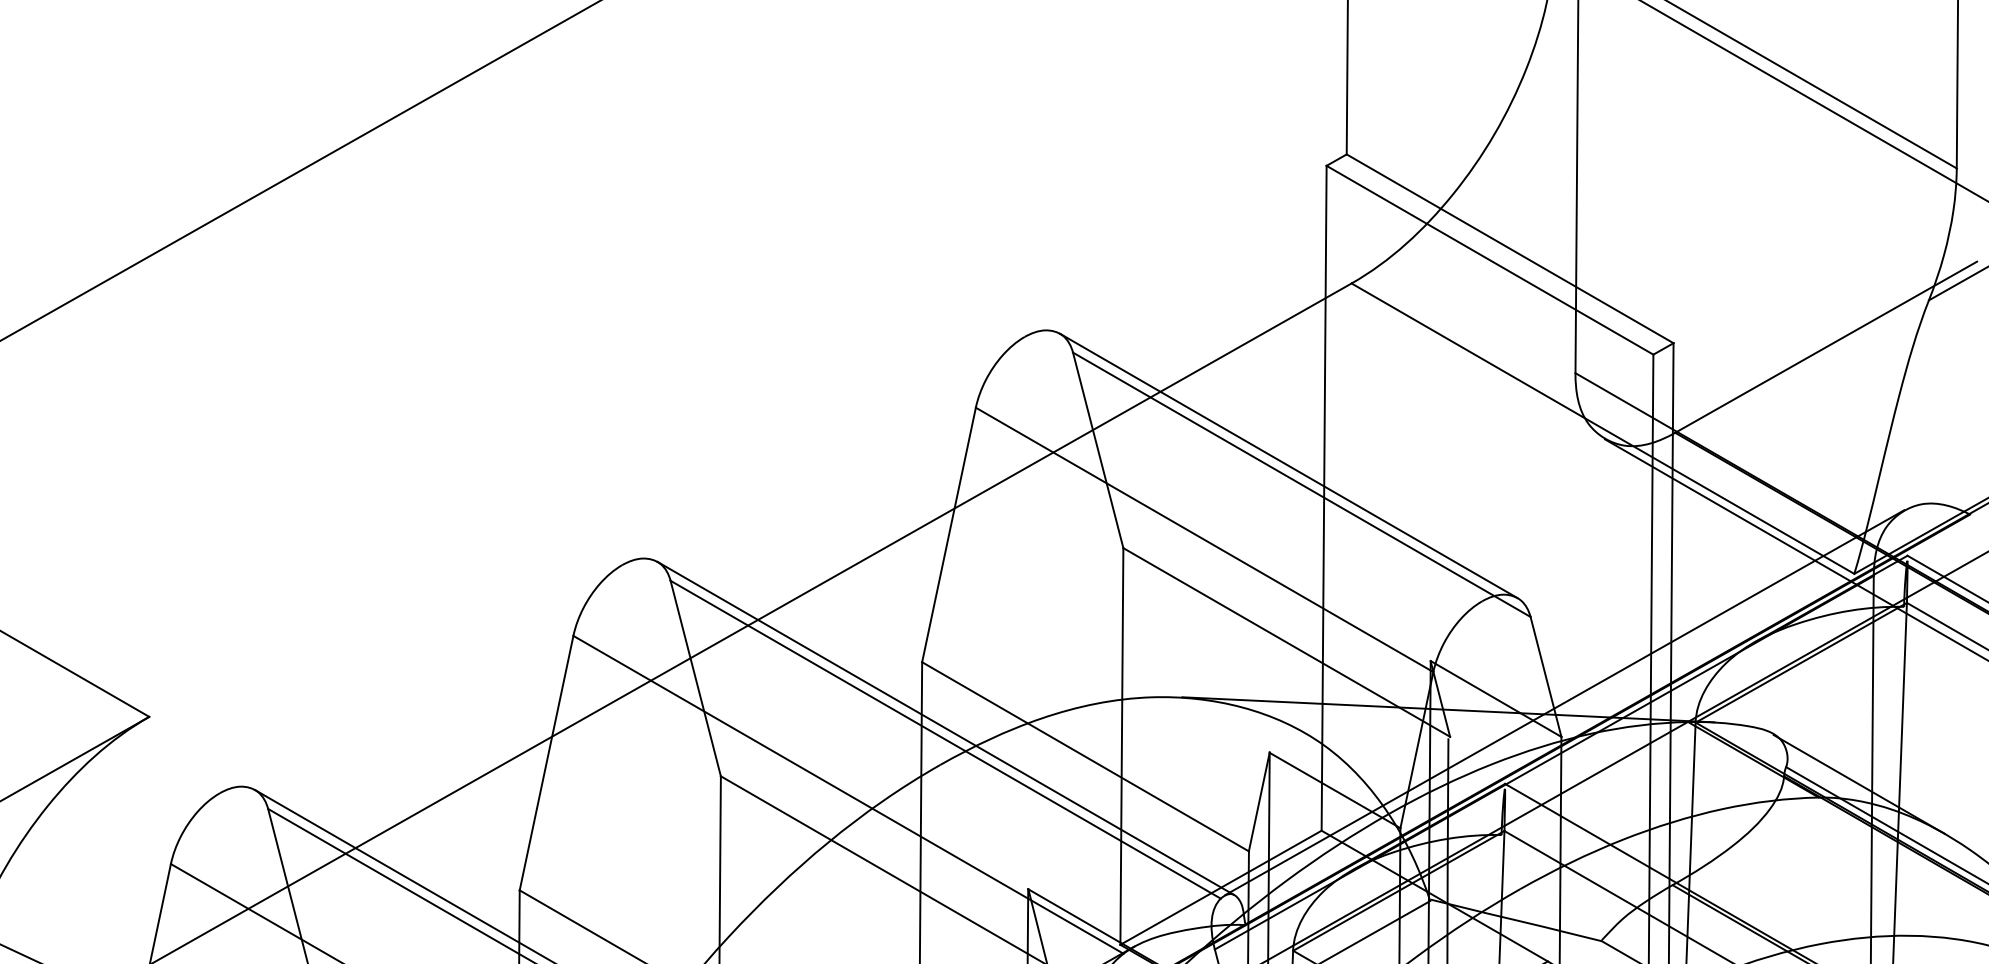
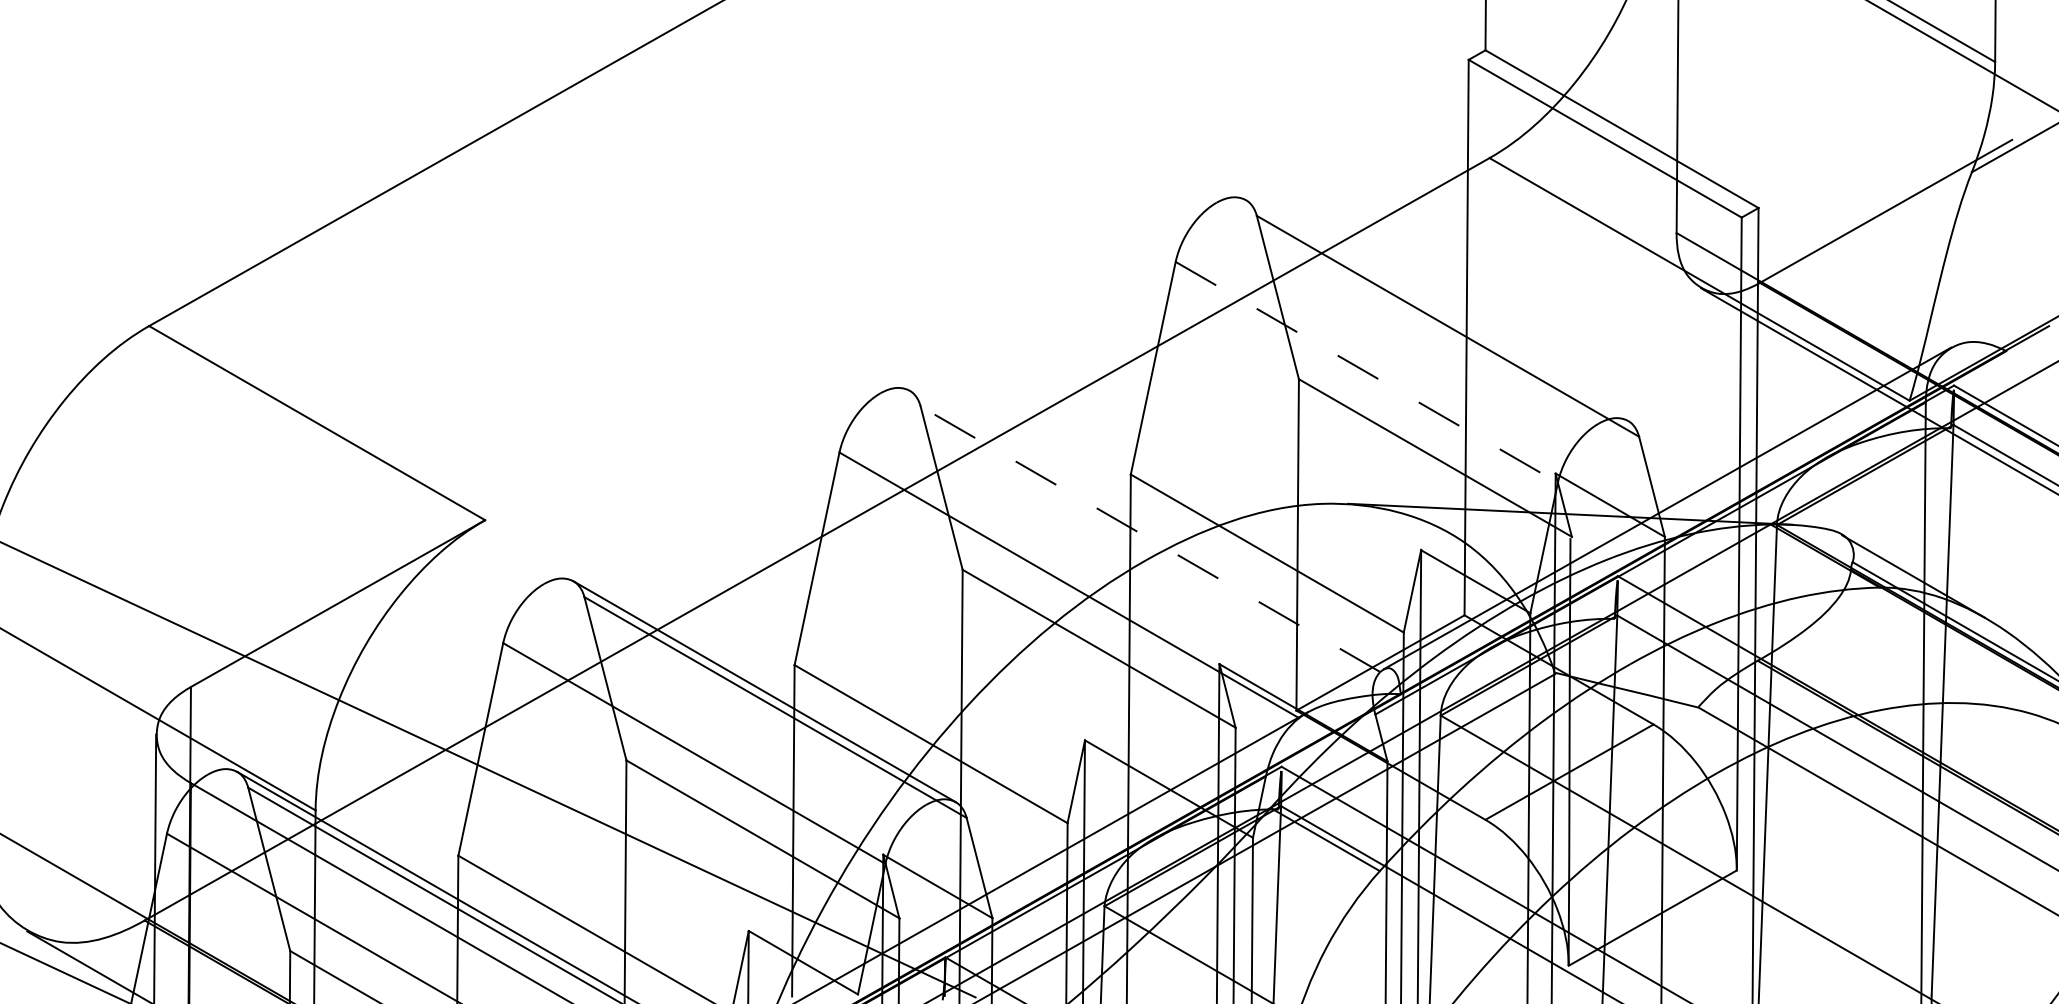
line: (1288, 465) -> (1436, 310), removed
line: (1204, 540) -> (1366, 372), solid -> dashed
line: (945, 728) -> (1150, 529), removed
line: (945, 739) -> (1150, 539), solid -> dashed

